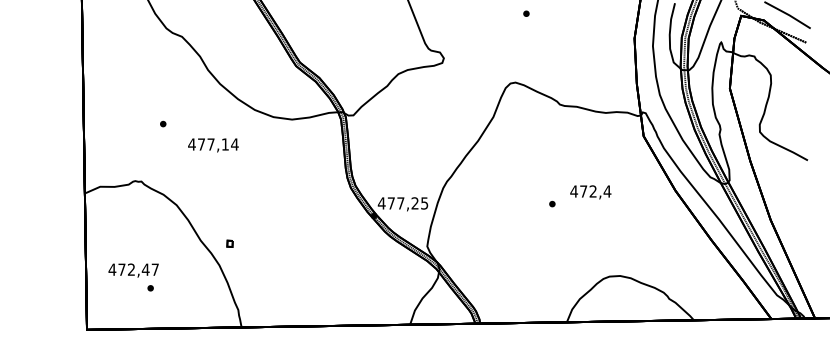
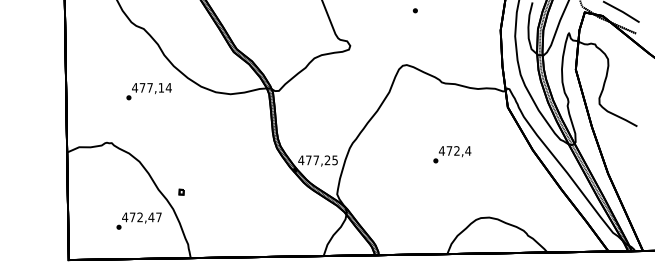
text: (213, 145) -> (152, 88), moved
text: (590, 192) -> (454, 151), moved
text: (133, 270) -> (141, 217), moved

